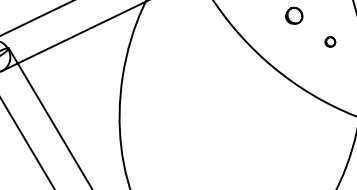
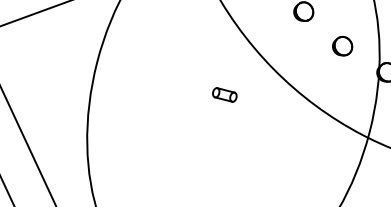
part: (330, 41) -> (343, 45), size x1.67
part: (234, 93) -> (225, 95), added

